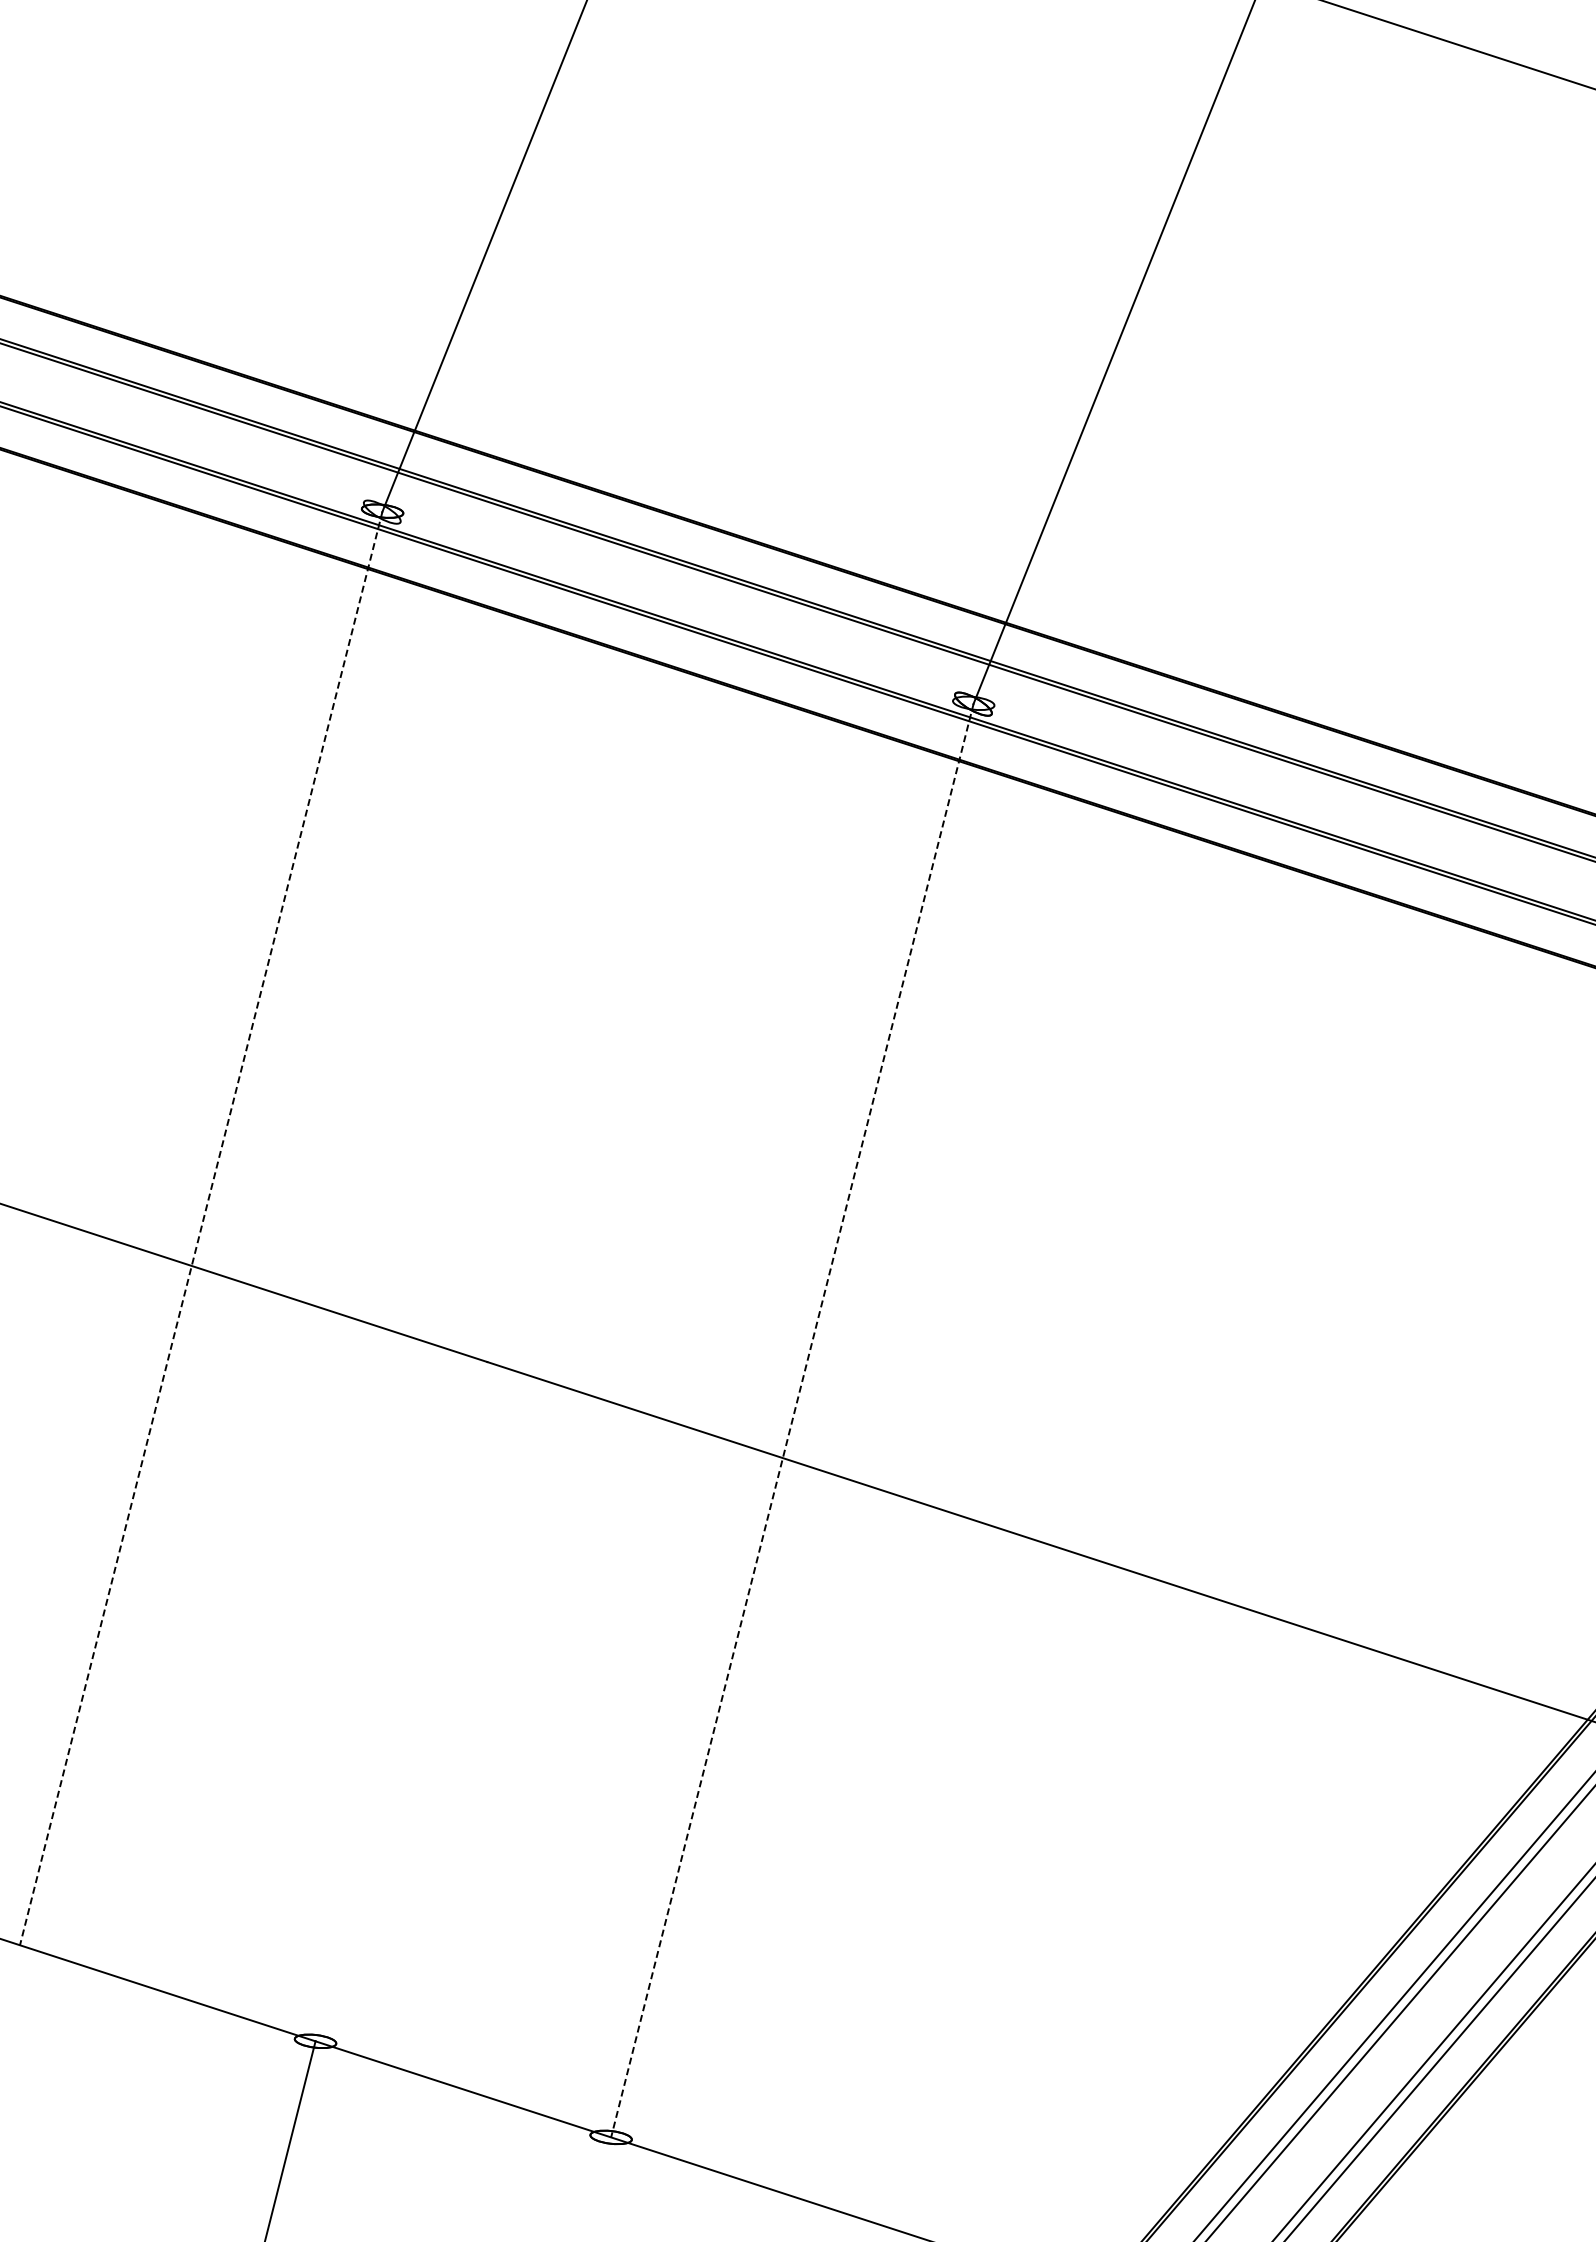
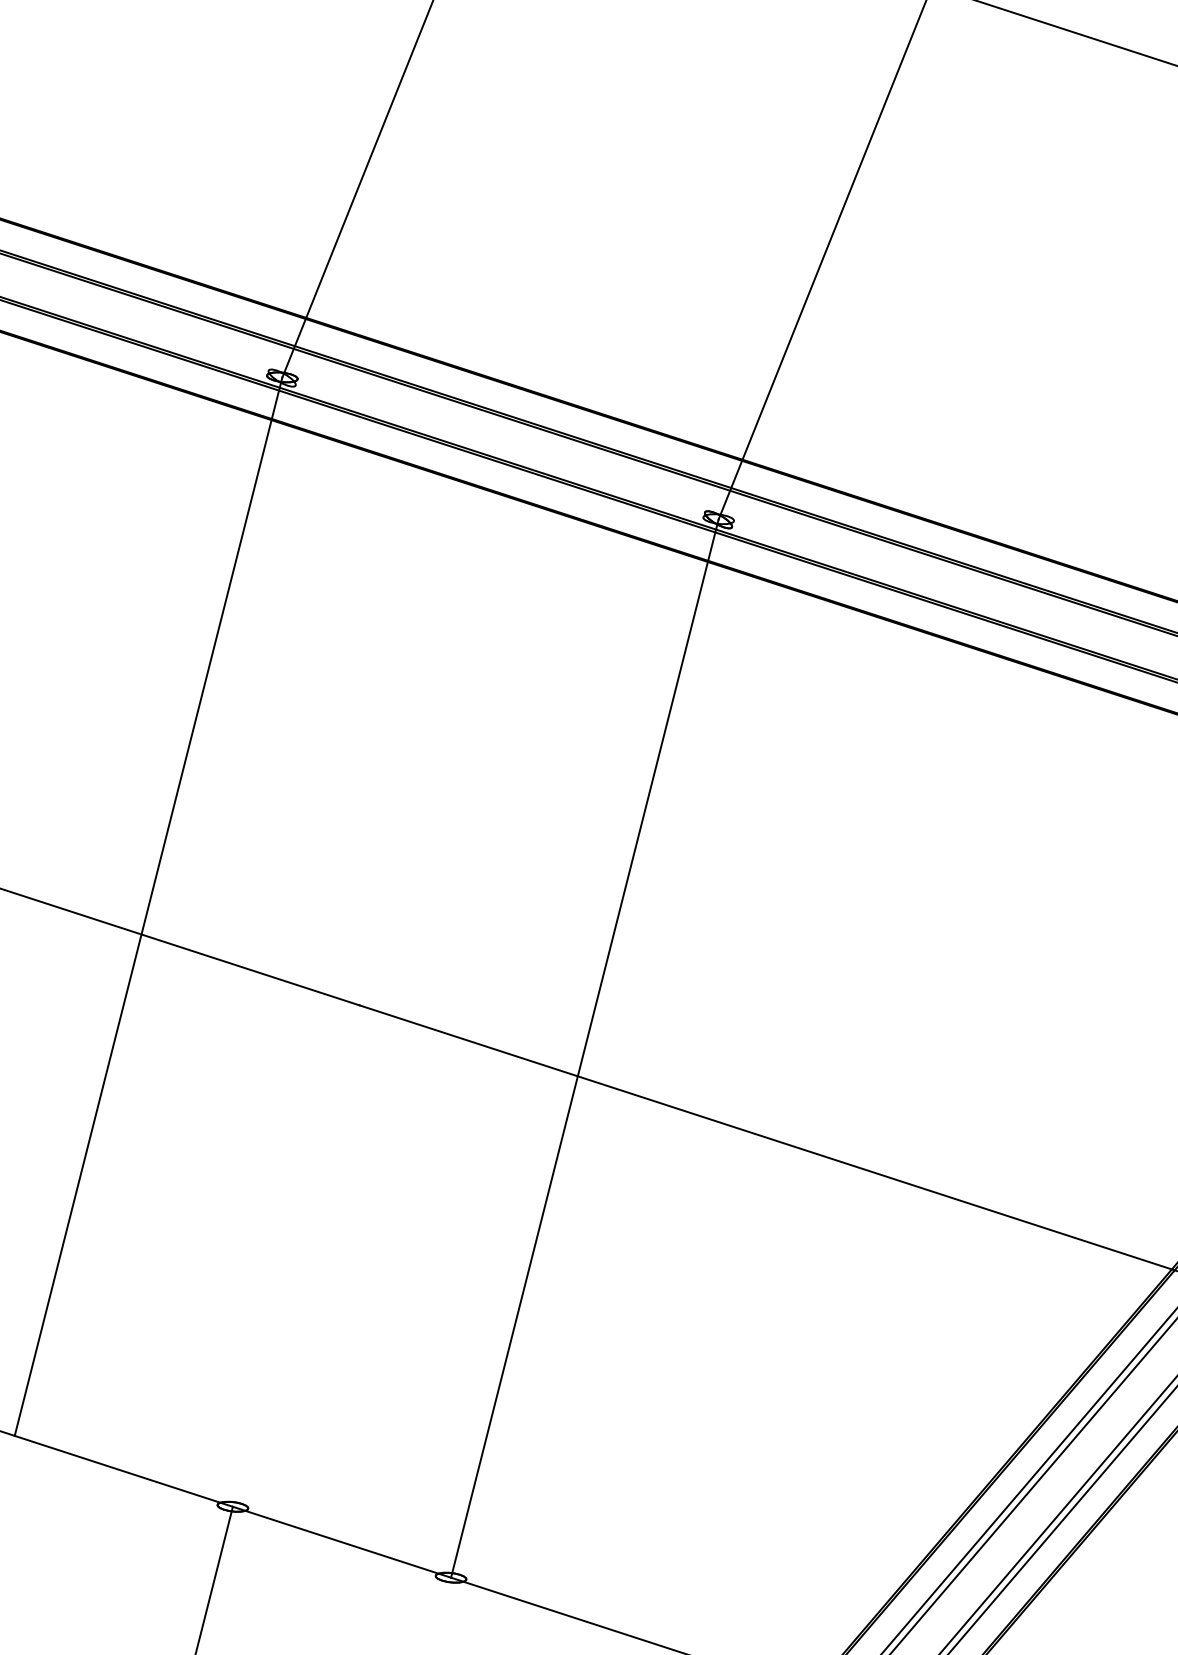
line: (201, 1228) -> (148, 906), dashed -> solid
line: (792, 1420) -> (584, 1048), dashed -> solid

